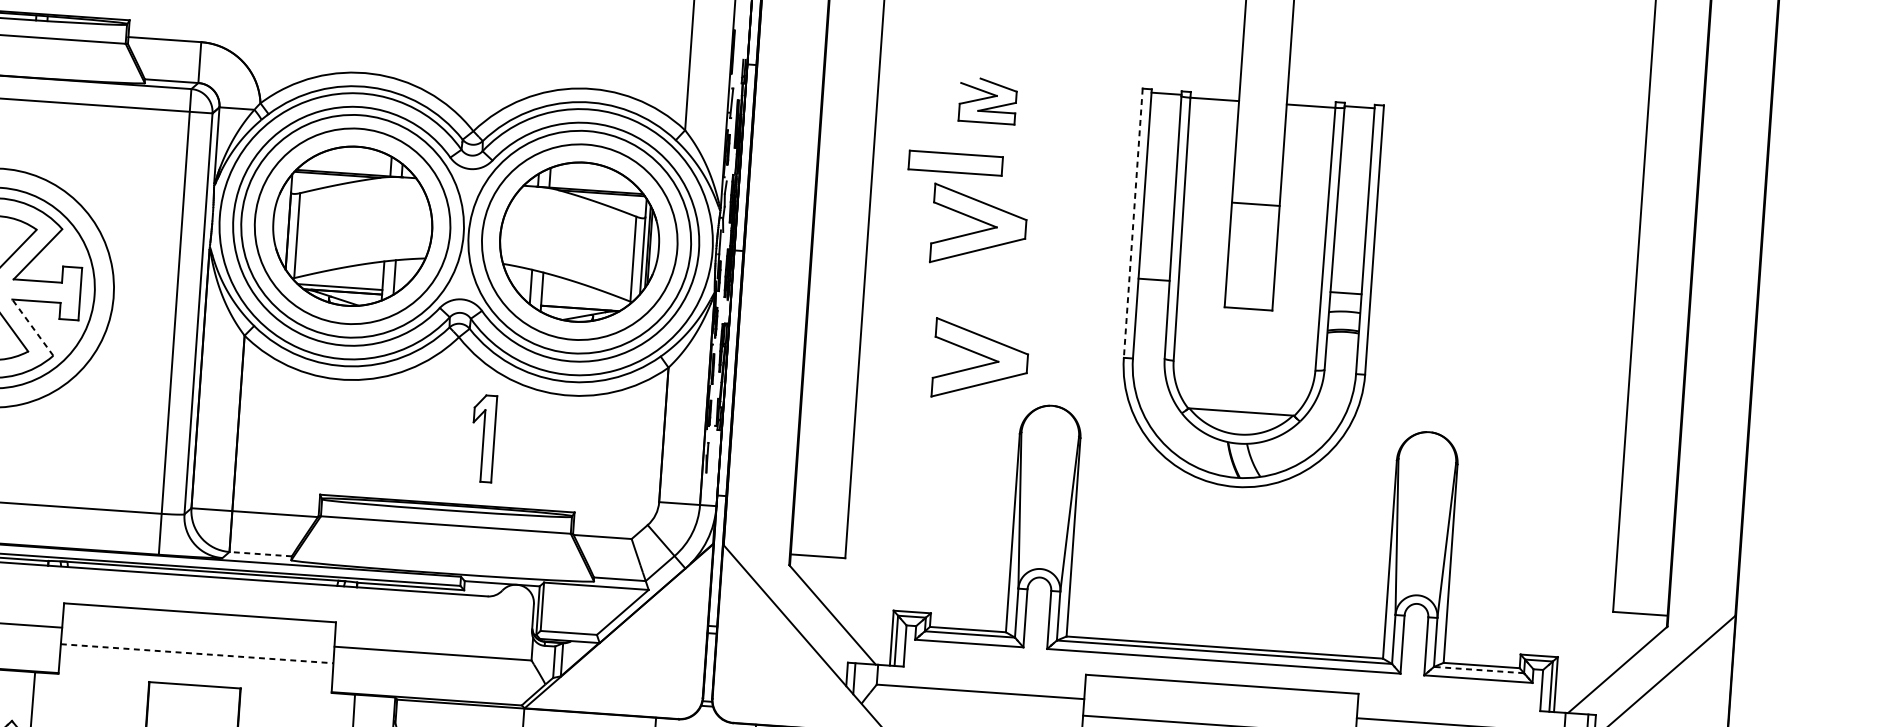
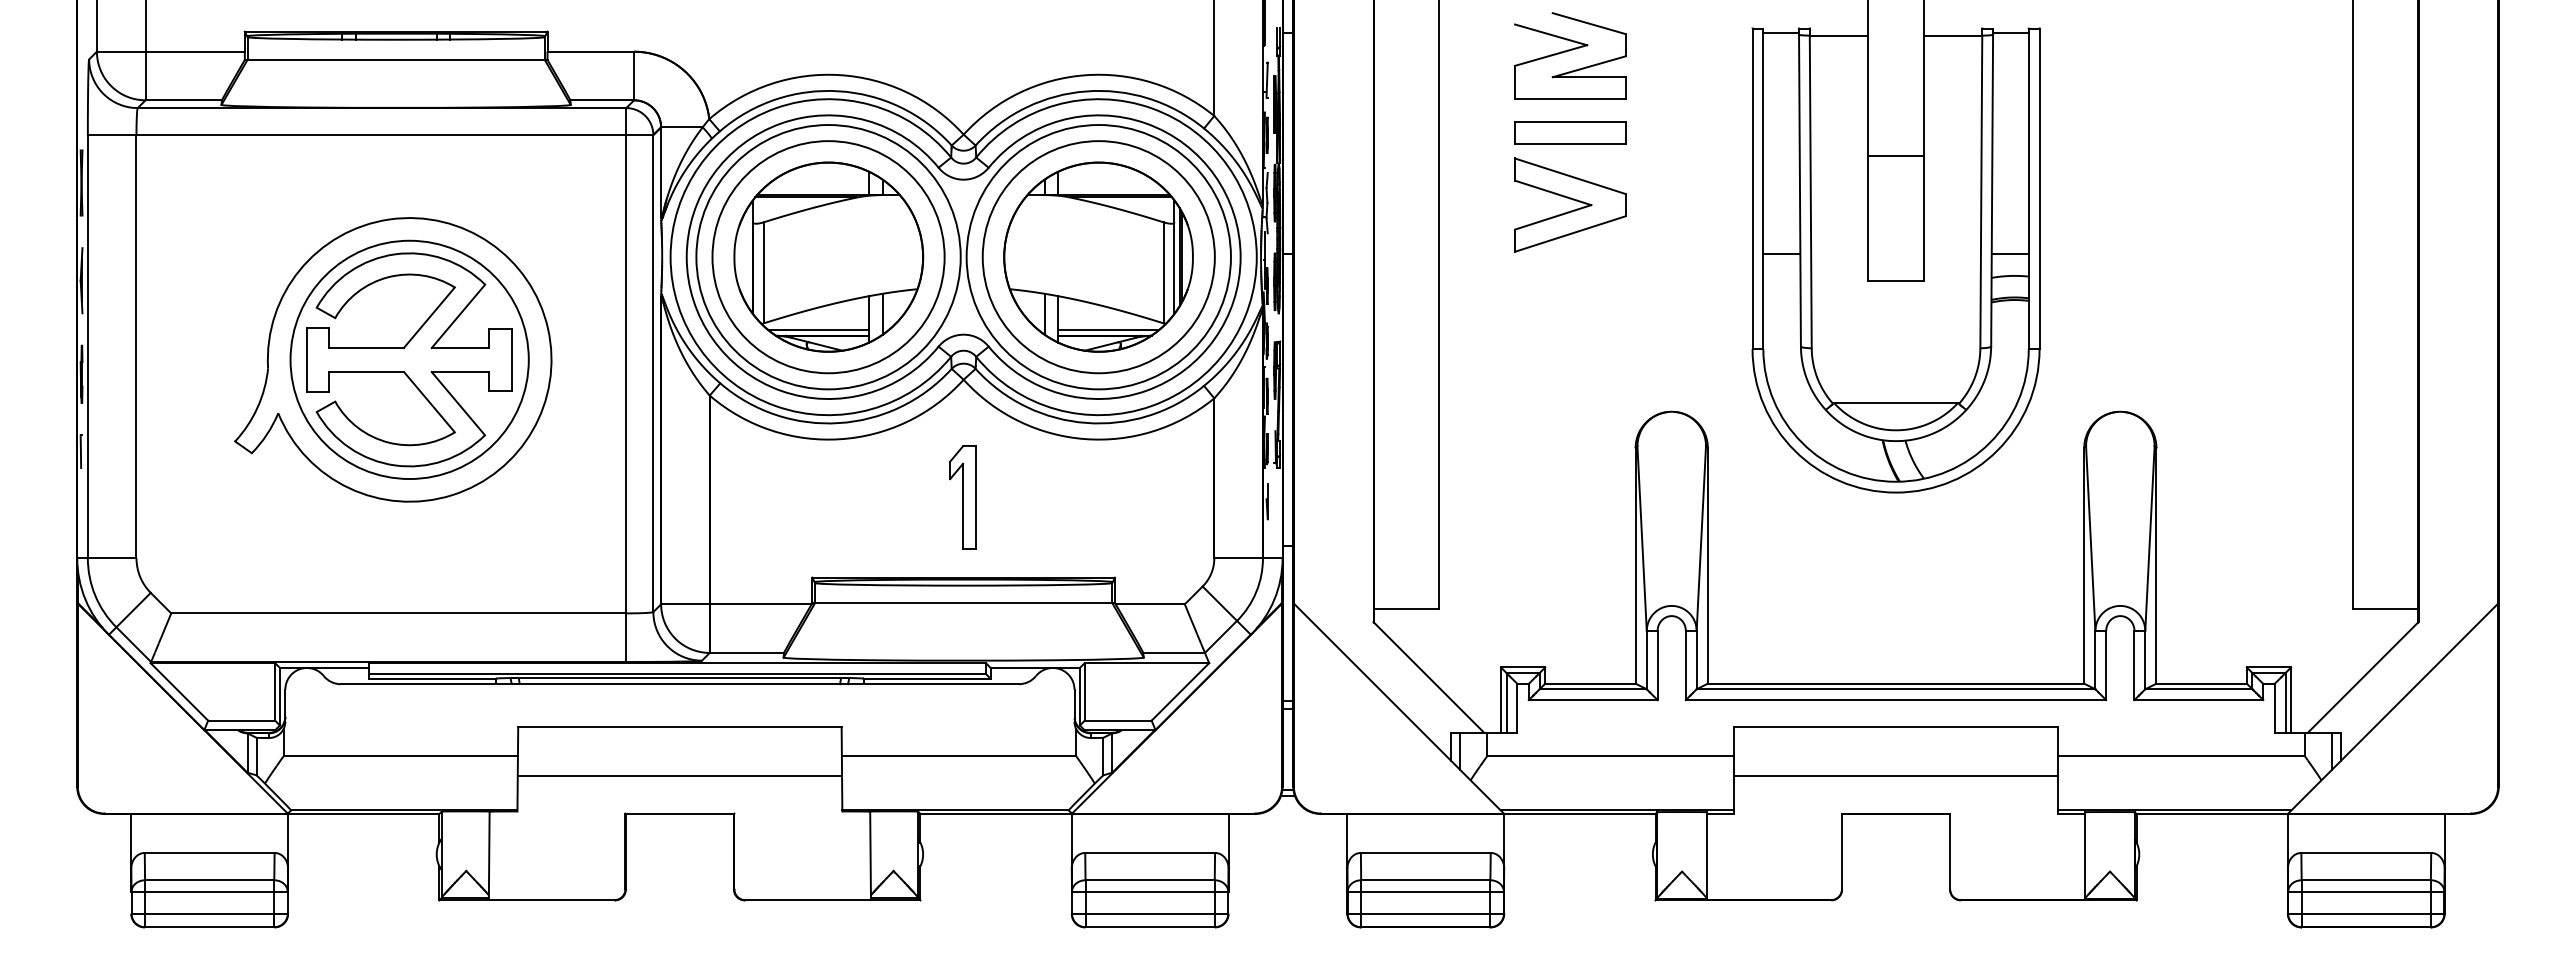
part: (988, 100) -> (1570, 55), size x1.67
part: (955, 163) -> (1570, 132), moved
line: (1133, 223) -> (1752, 189), dashed -> solid
line: (583, 304) -> (1108, 330), added
line: (32, 327) -> (458, 403), dashed -> solid
part: (980, 360) -> (1583, 363), removed
part: (483, 438) -> (962, 497), moved
line: (260, 553) -> (746, 652), dashed -> solid
line: (197, 654) -> (680, 776), dashed -> solid
line: (1478, 670) -> (2198, 689), dashed -> solid

